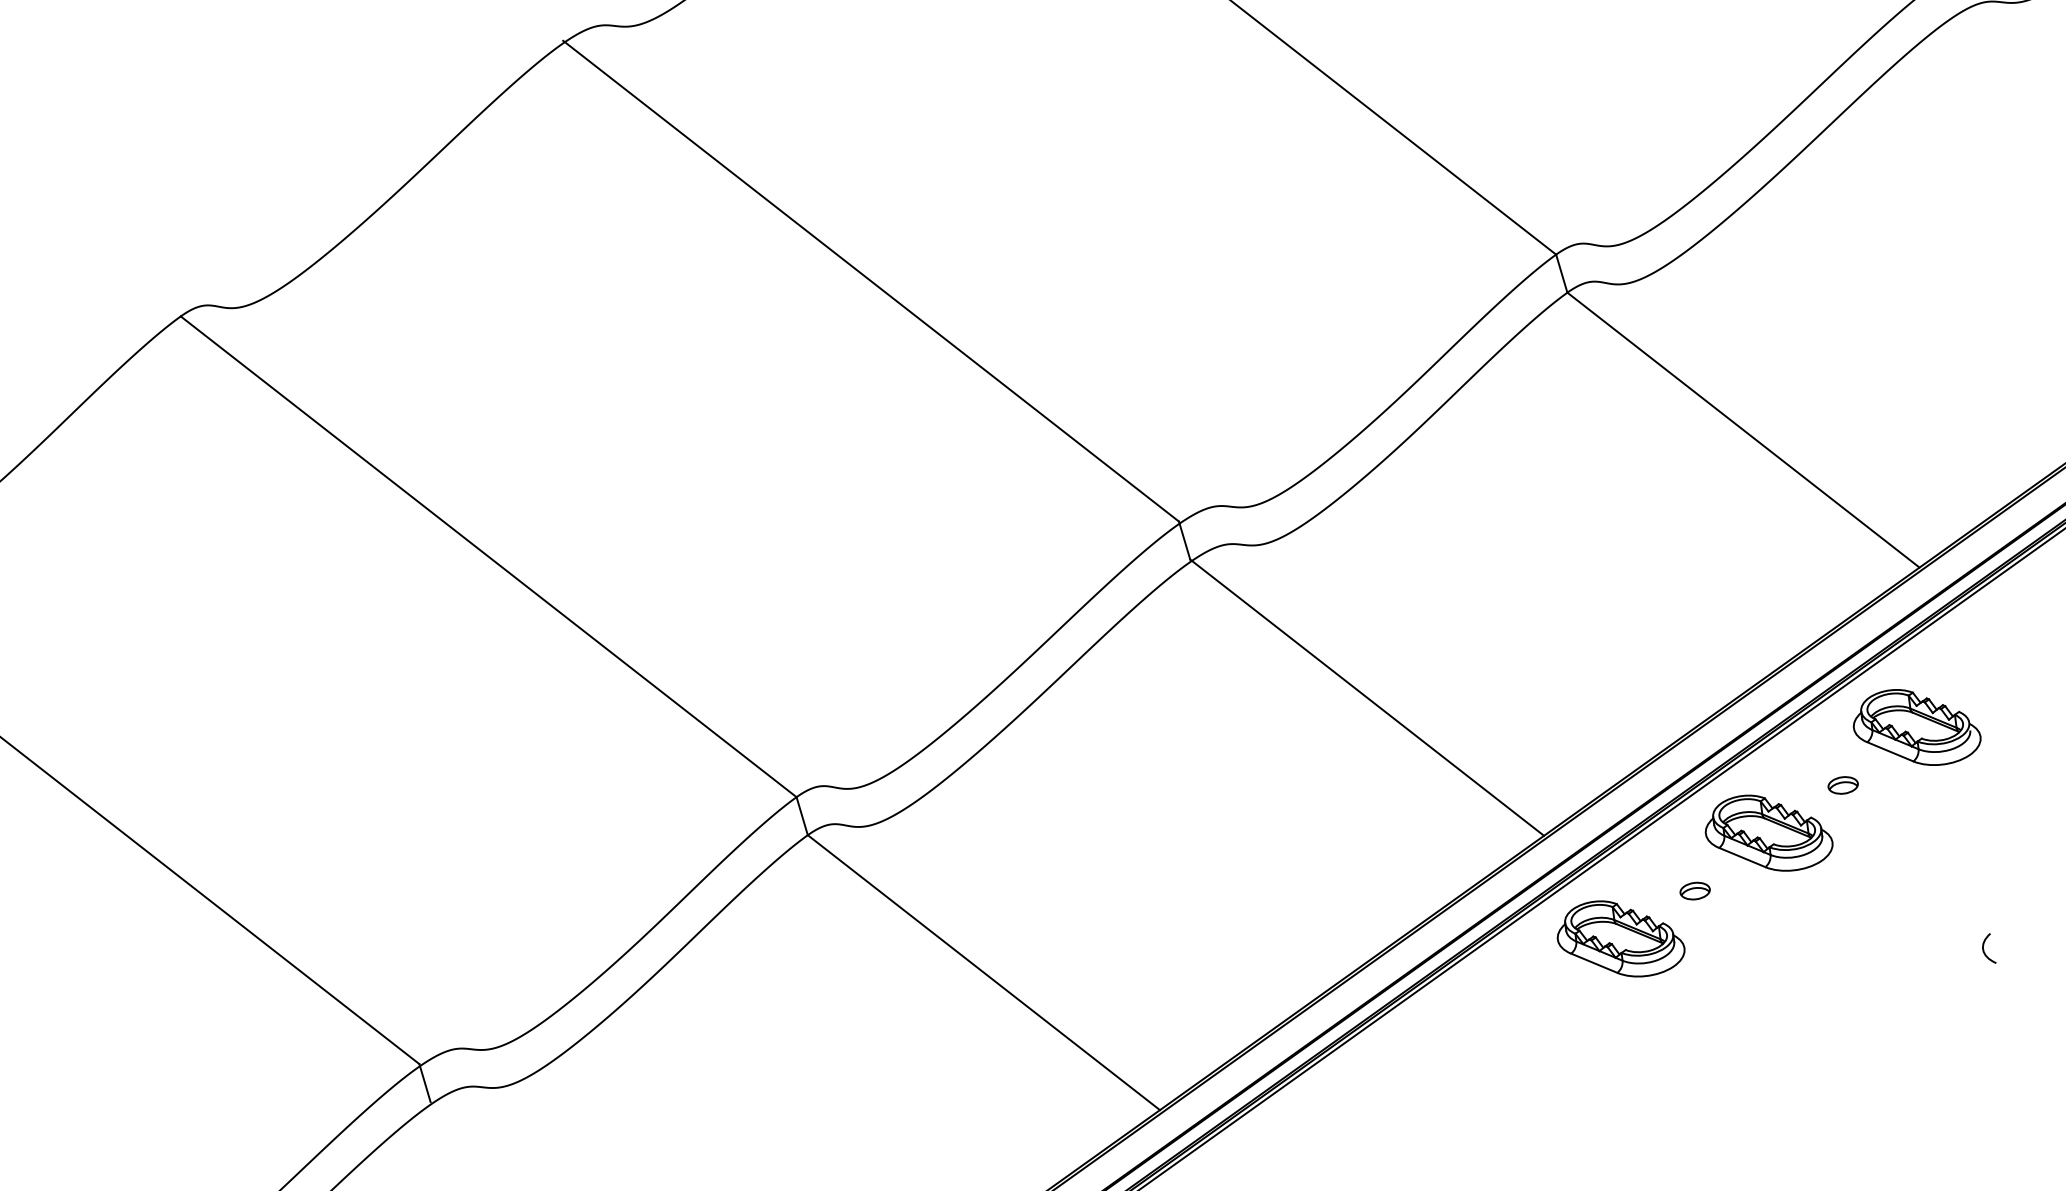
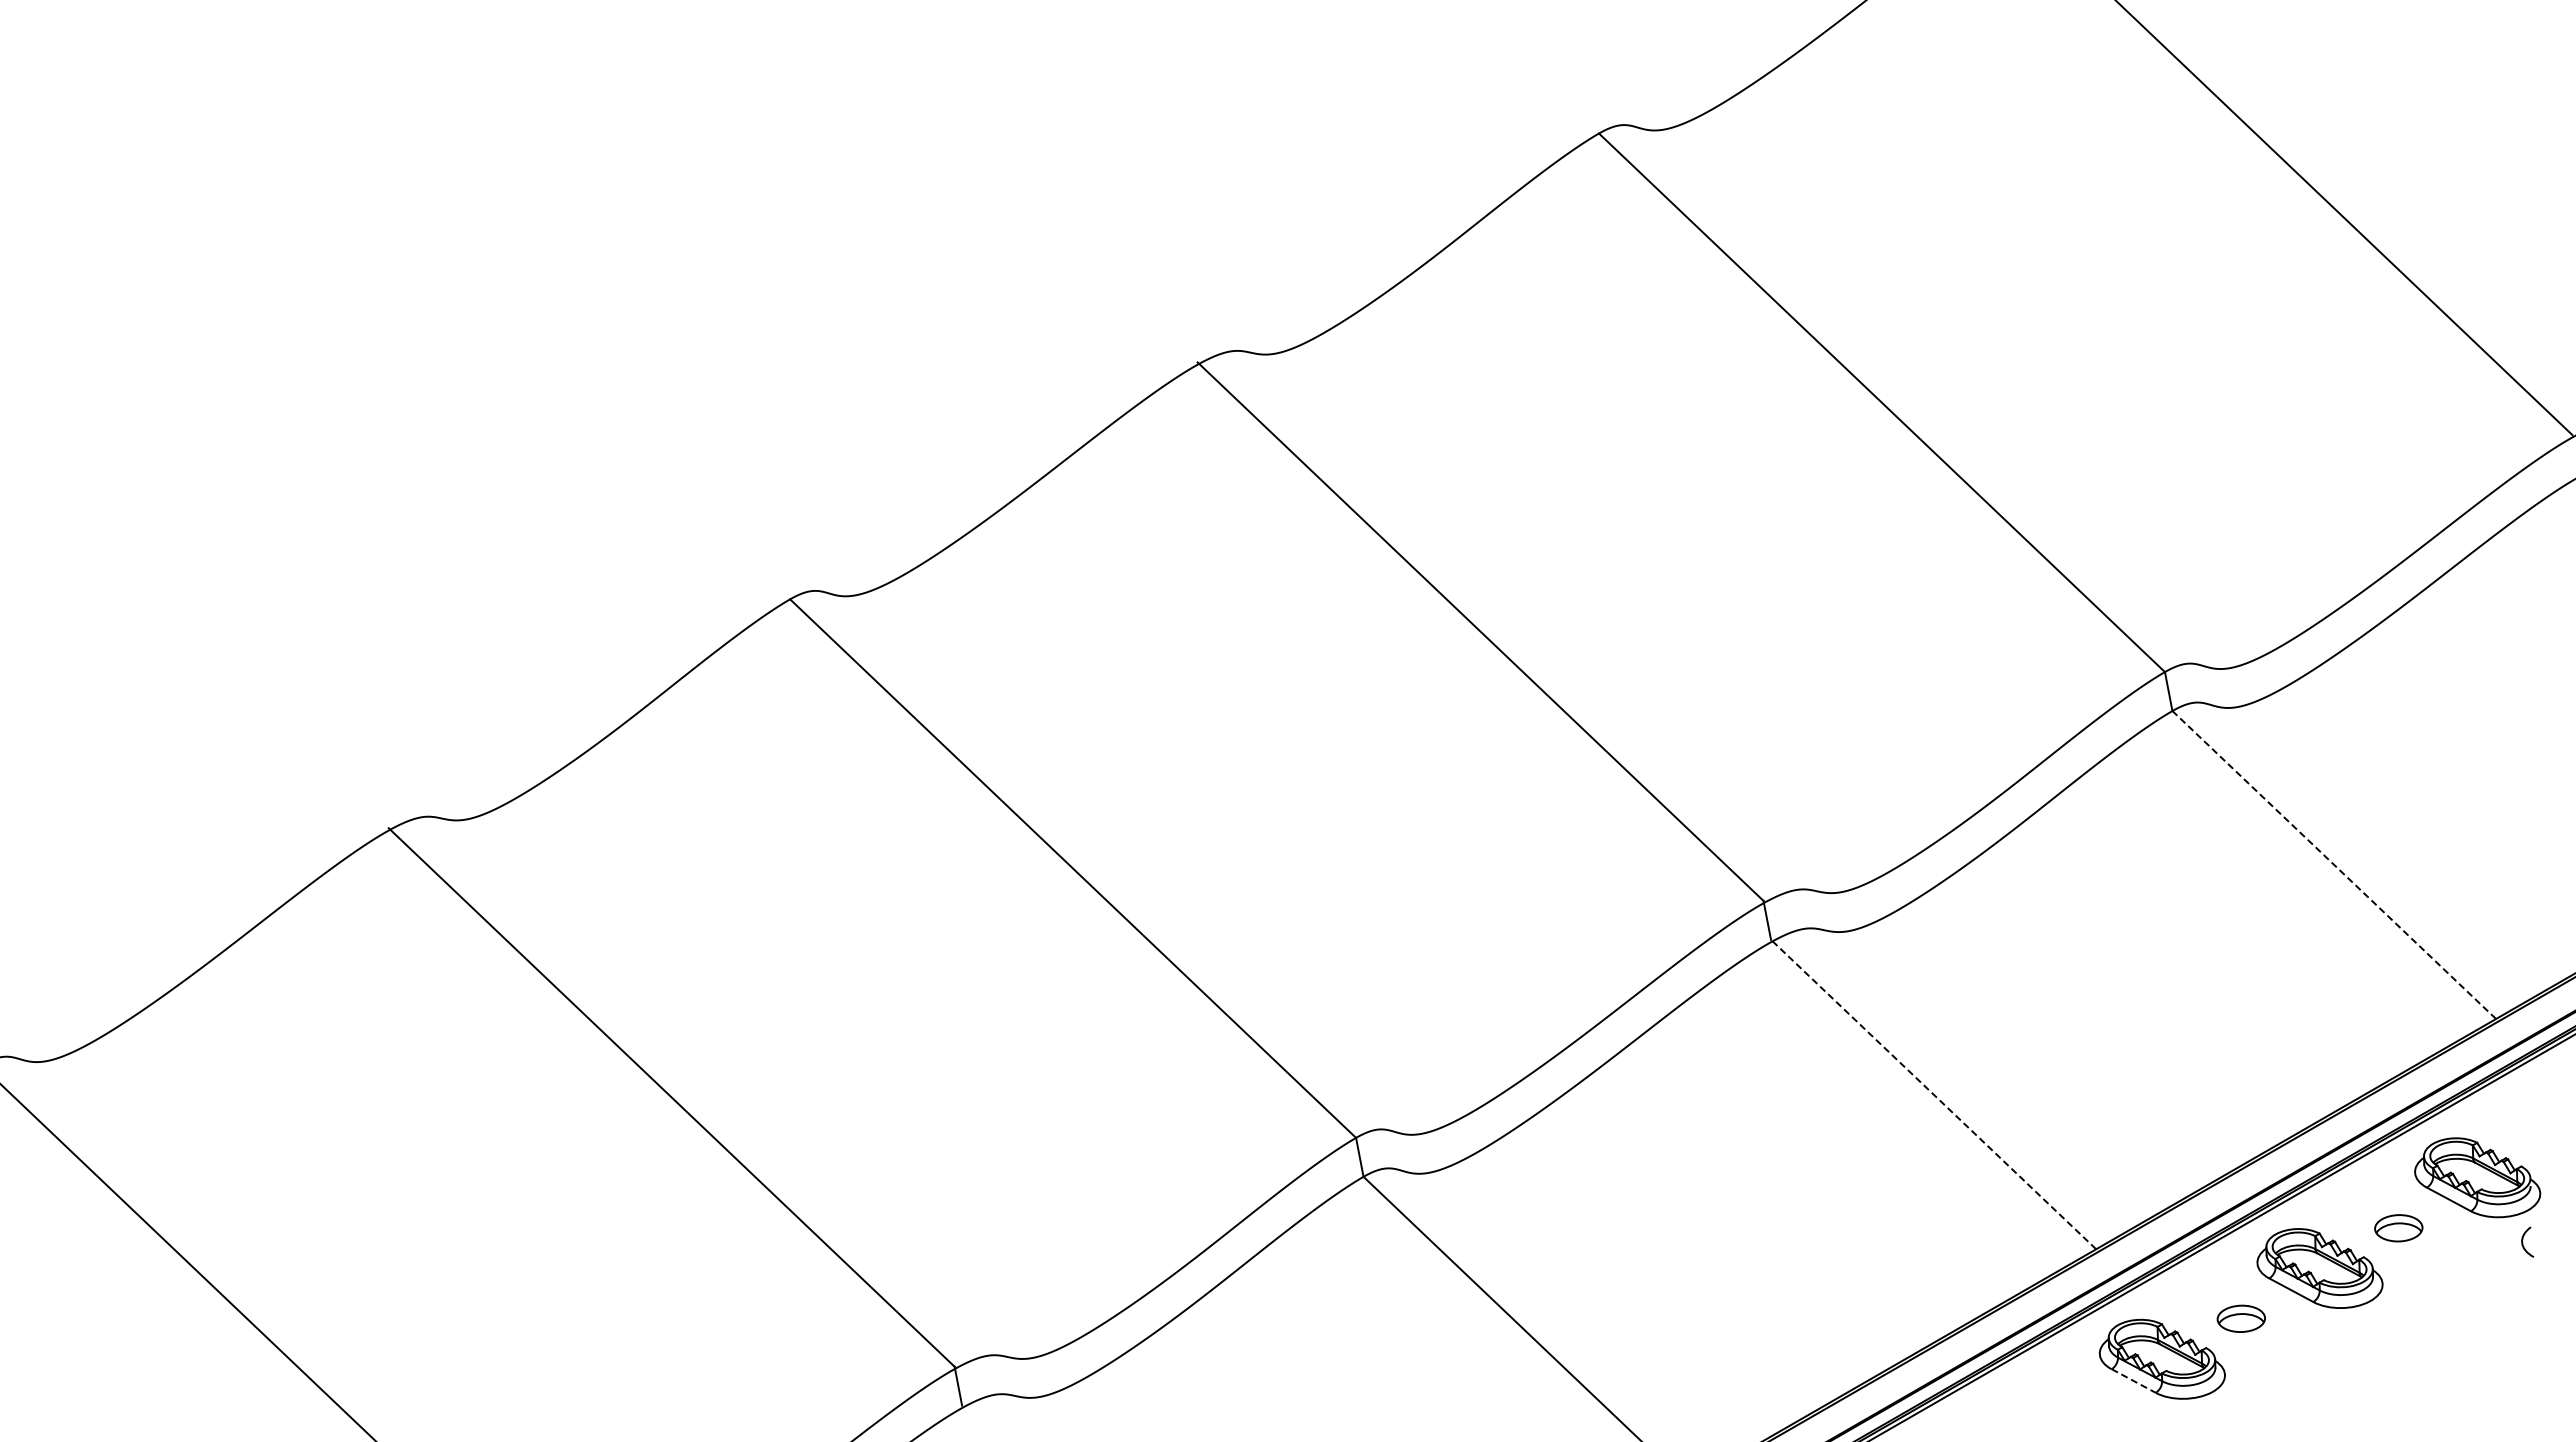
line: (1742, 429) -> (2333, 864), solid -> dashed
line: (1367, 697) -> (1933, 1094), solid -> dashed
part: (1842, 785) -> (2398, 1228), size x1.6
part: (1694, 891) -> (2240, 1319), size x1.6
curve: (1984, 949) -> (2523, 1242), moved
line: (1594, 963) -> (2133, 1381), solid -> dashed

